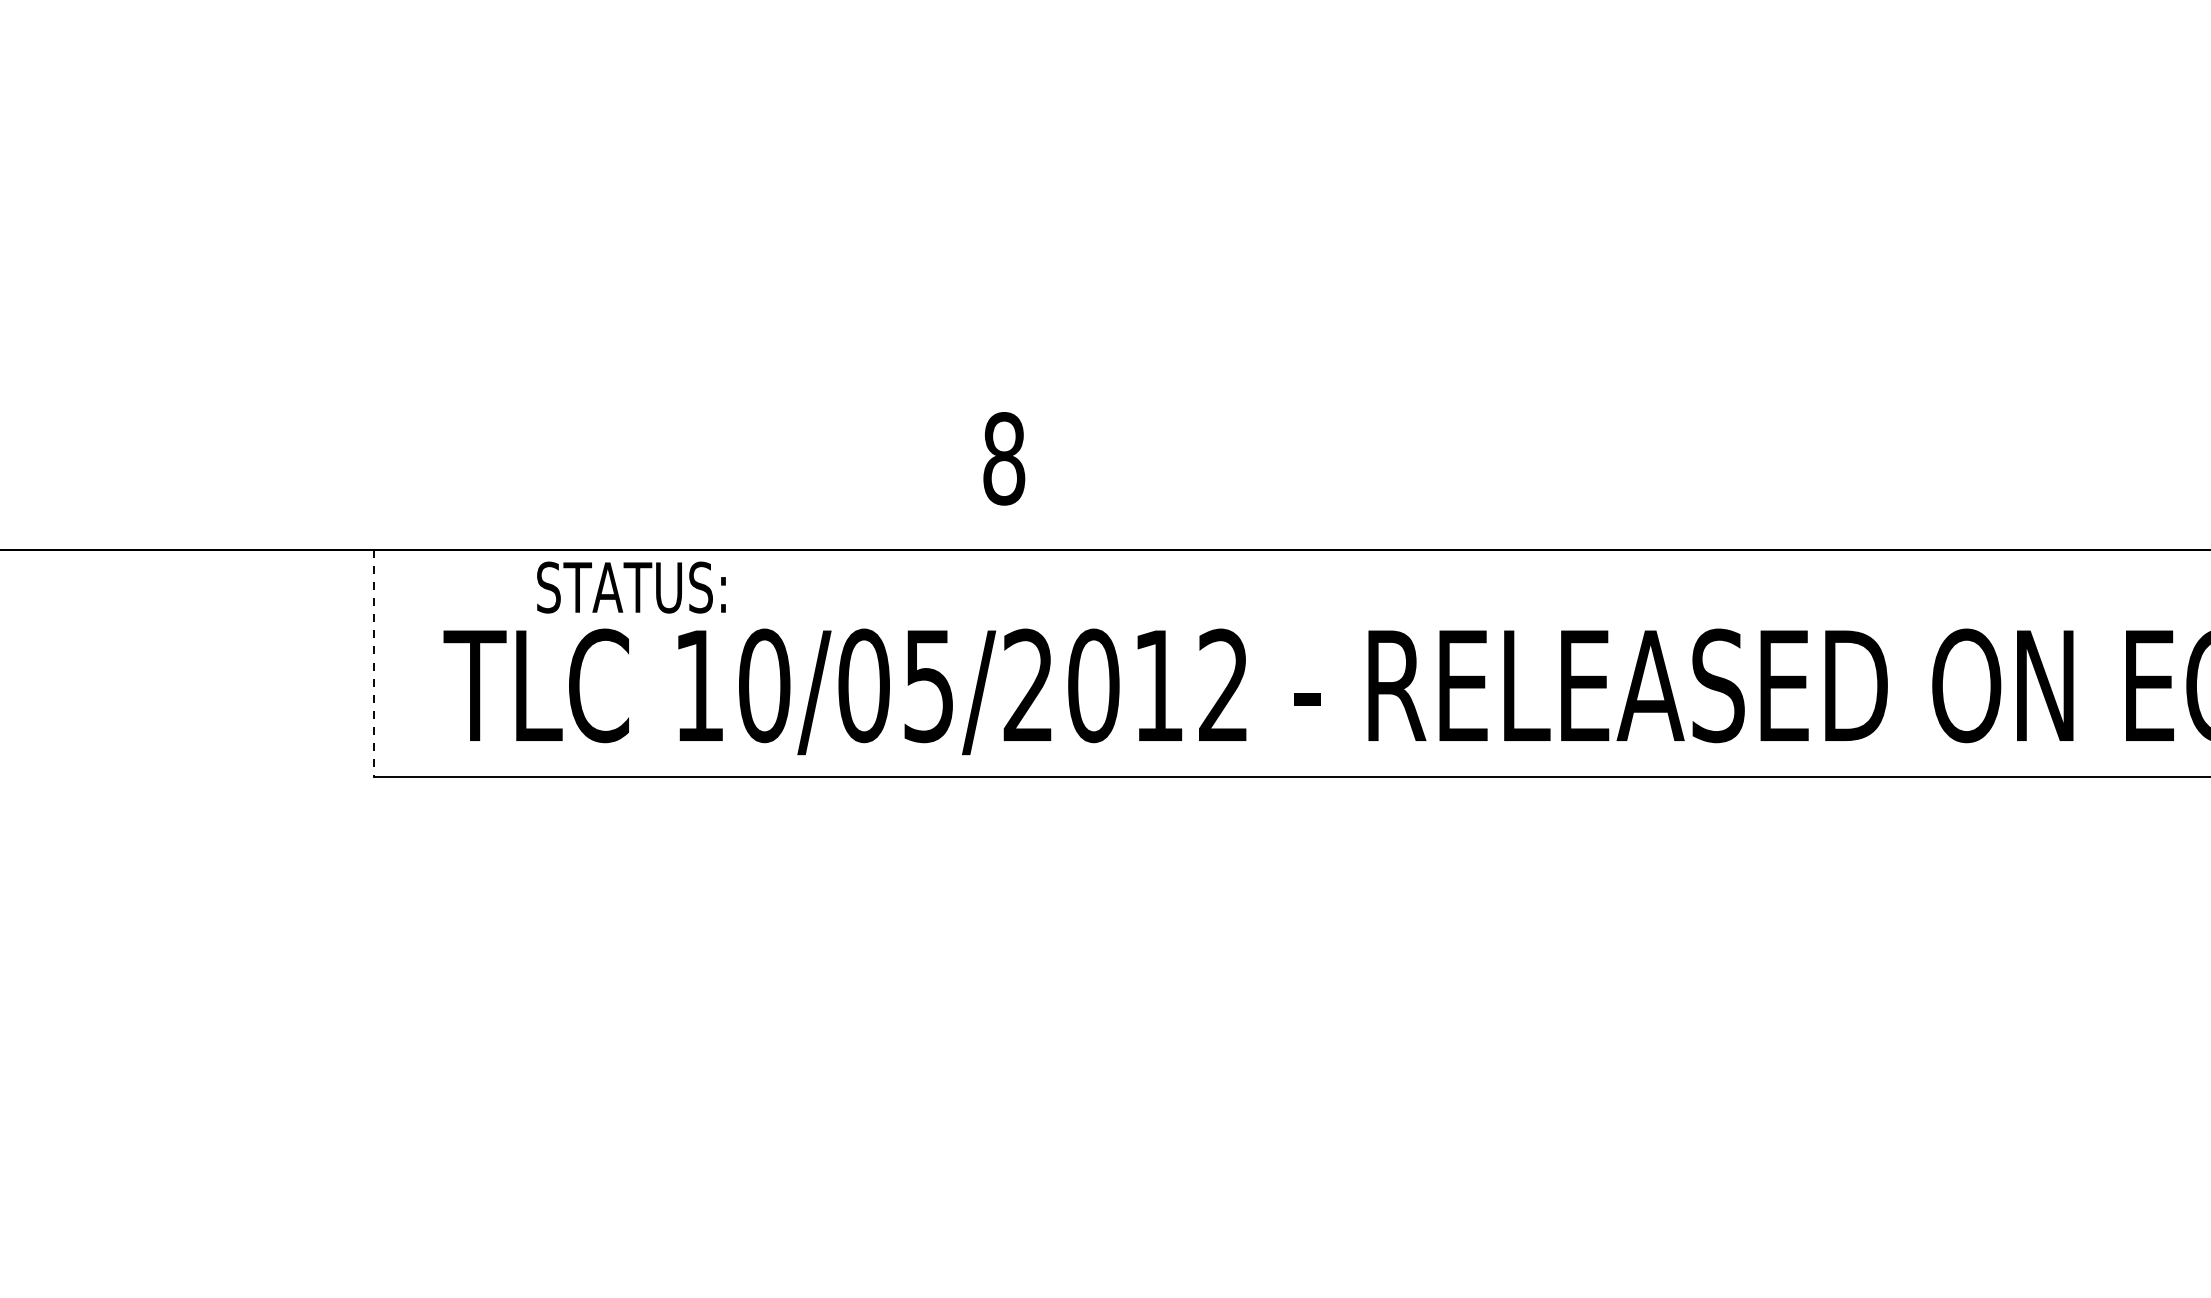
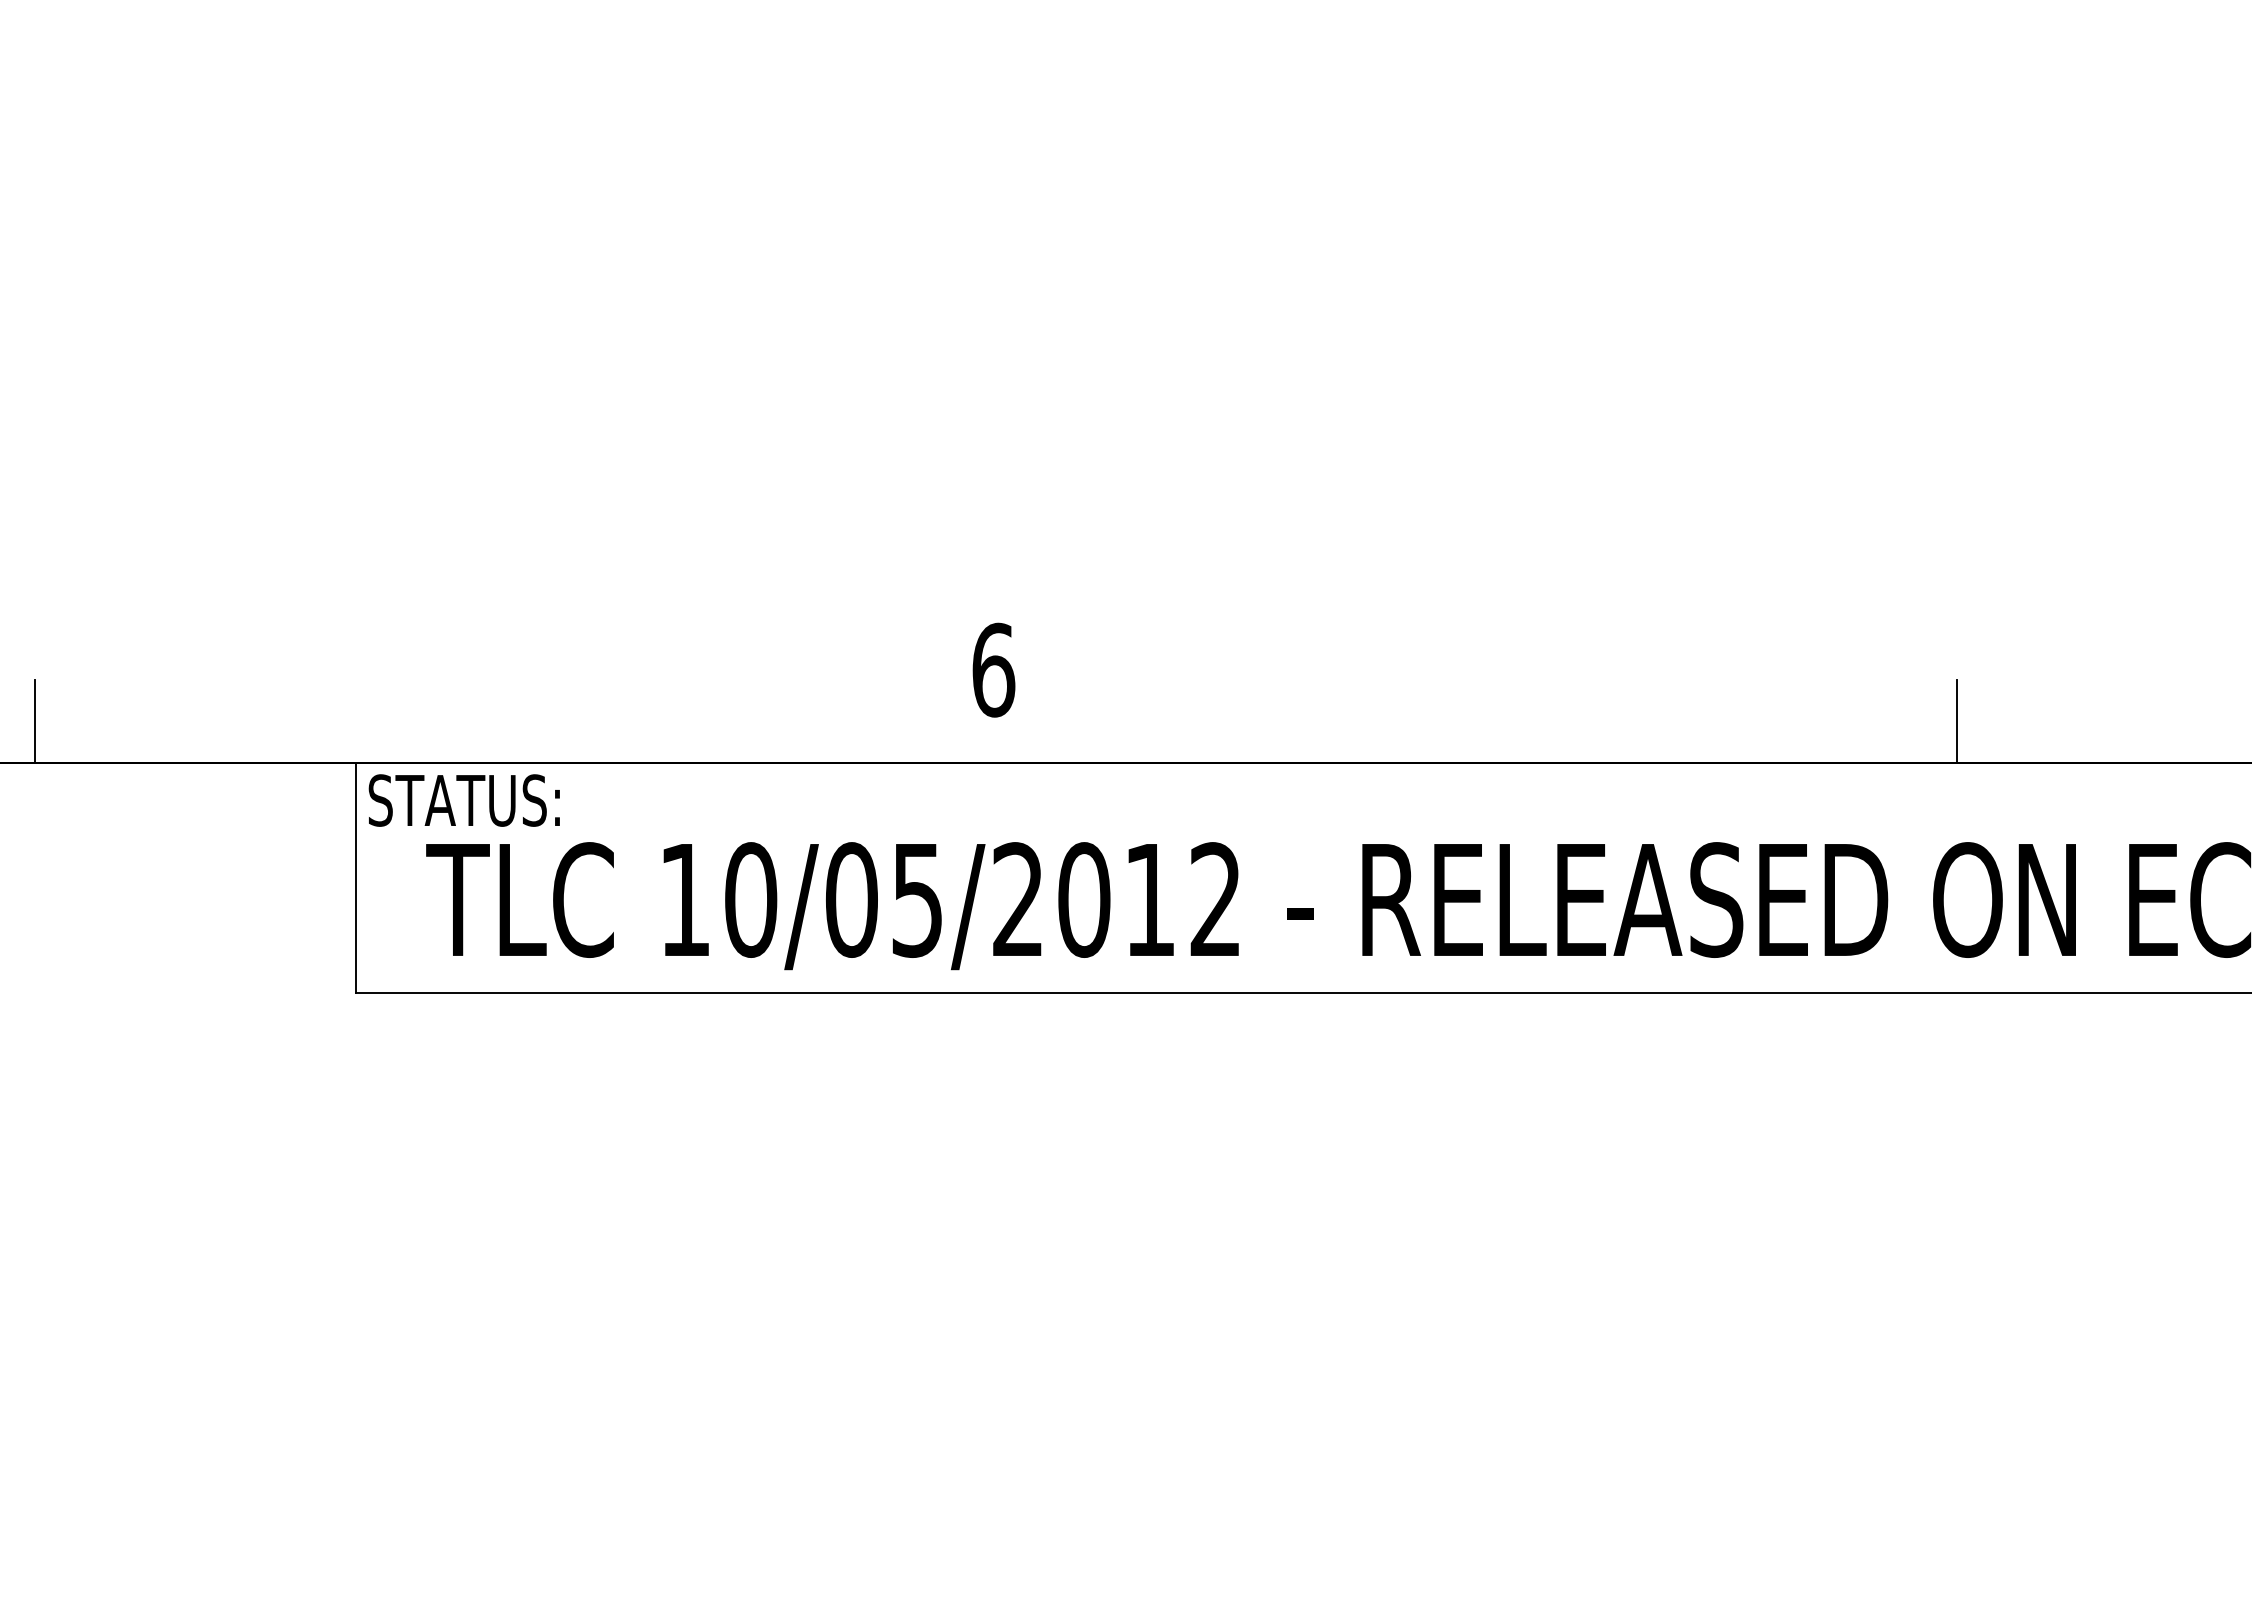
text: (1004, 458) -> (993, 669), 8 -> 6
line: (57, 508) -> (35, 720), added
line: (1956, 508) -> (1957, 720), added
text: (630, 587) -> (463, 800), moved
line: (374, 664) -> (356, 878), dashed -> solid

